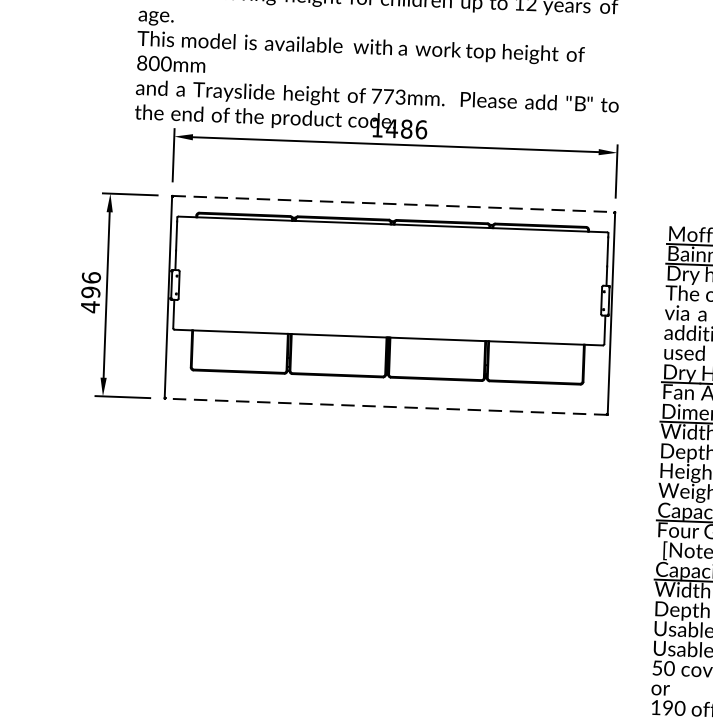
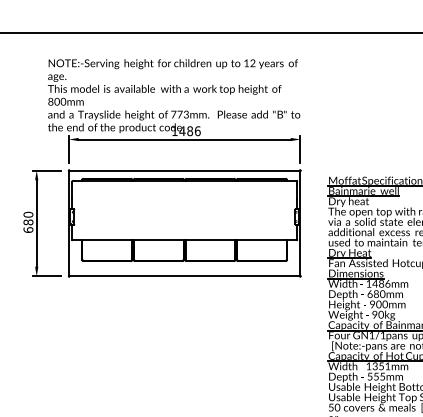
line: (393, 203) -> (184, 170), dashed -> solid
text: (90, 292) -> (28, 222), 496 -> 680
line: (385, 406) -> (184, 276), dashed -> solid

